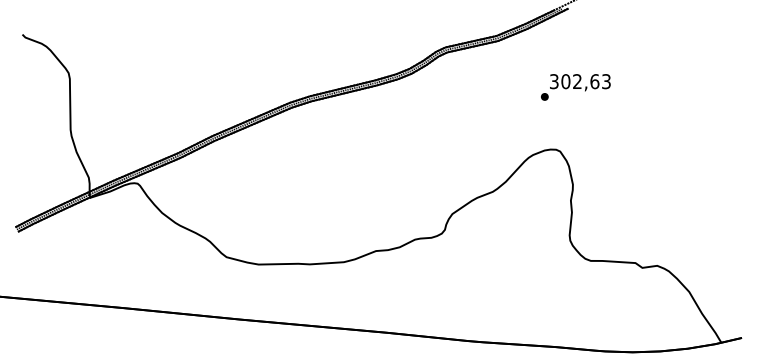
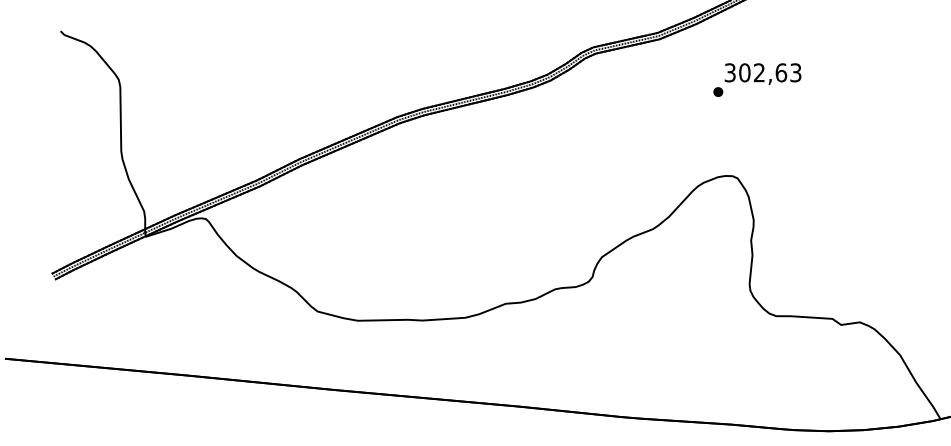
text: (575, 87) -> (756, 80), moved

